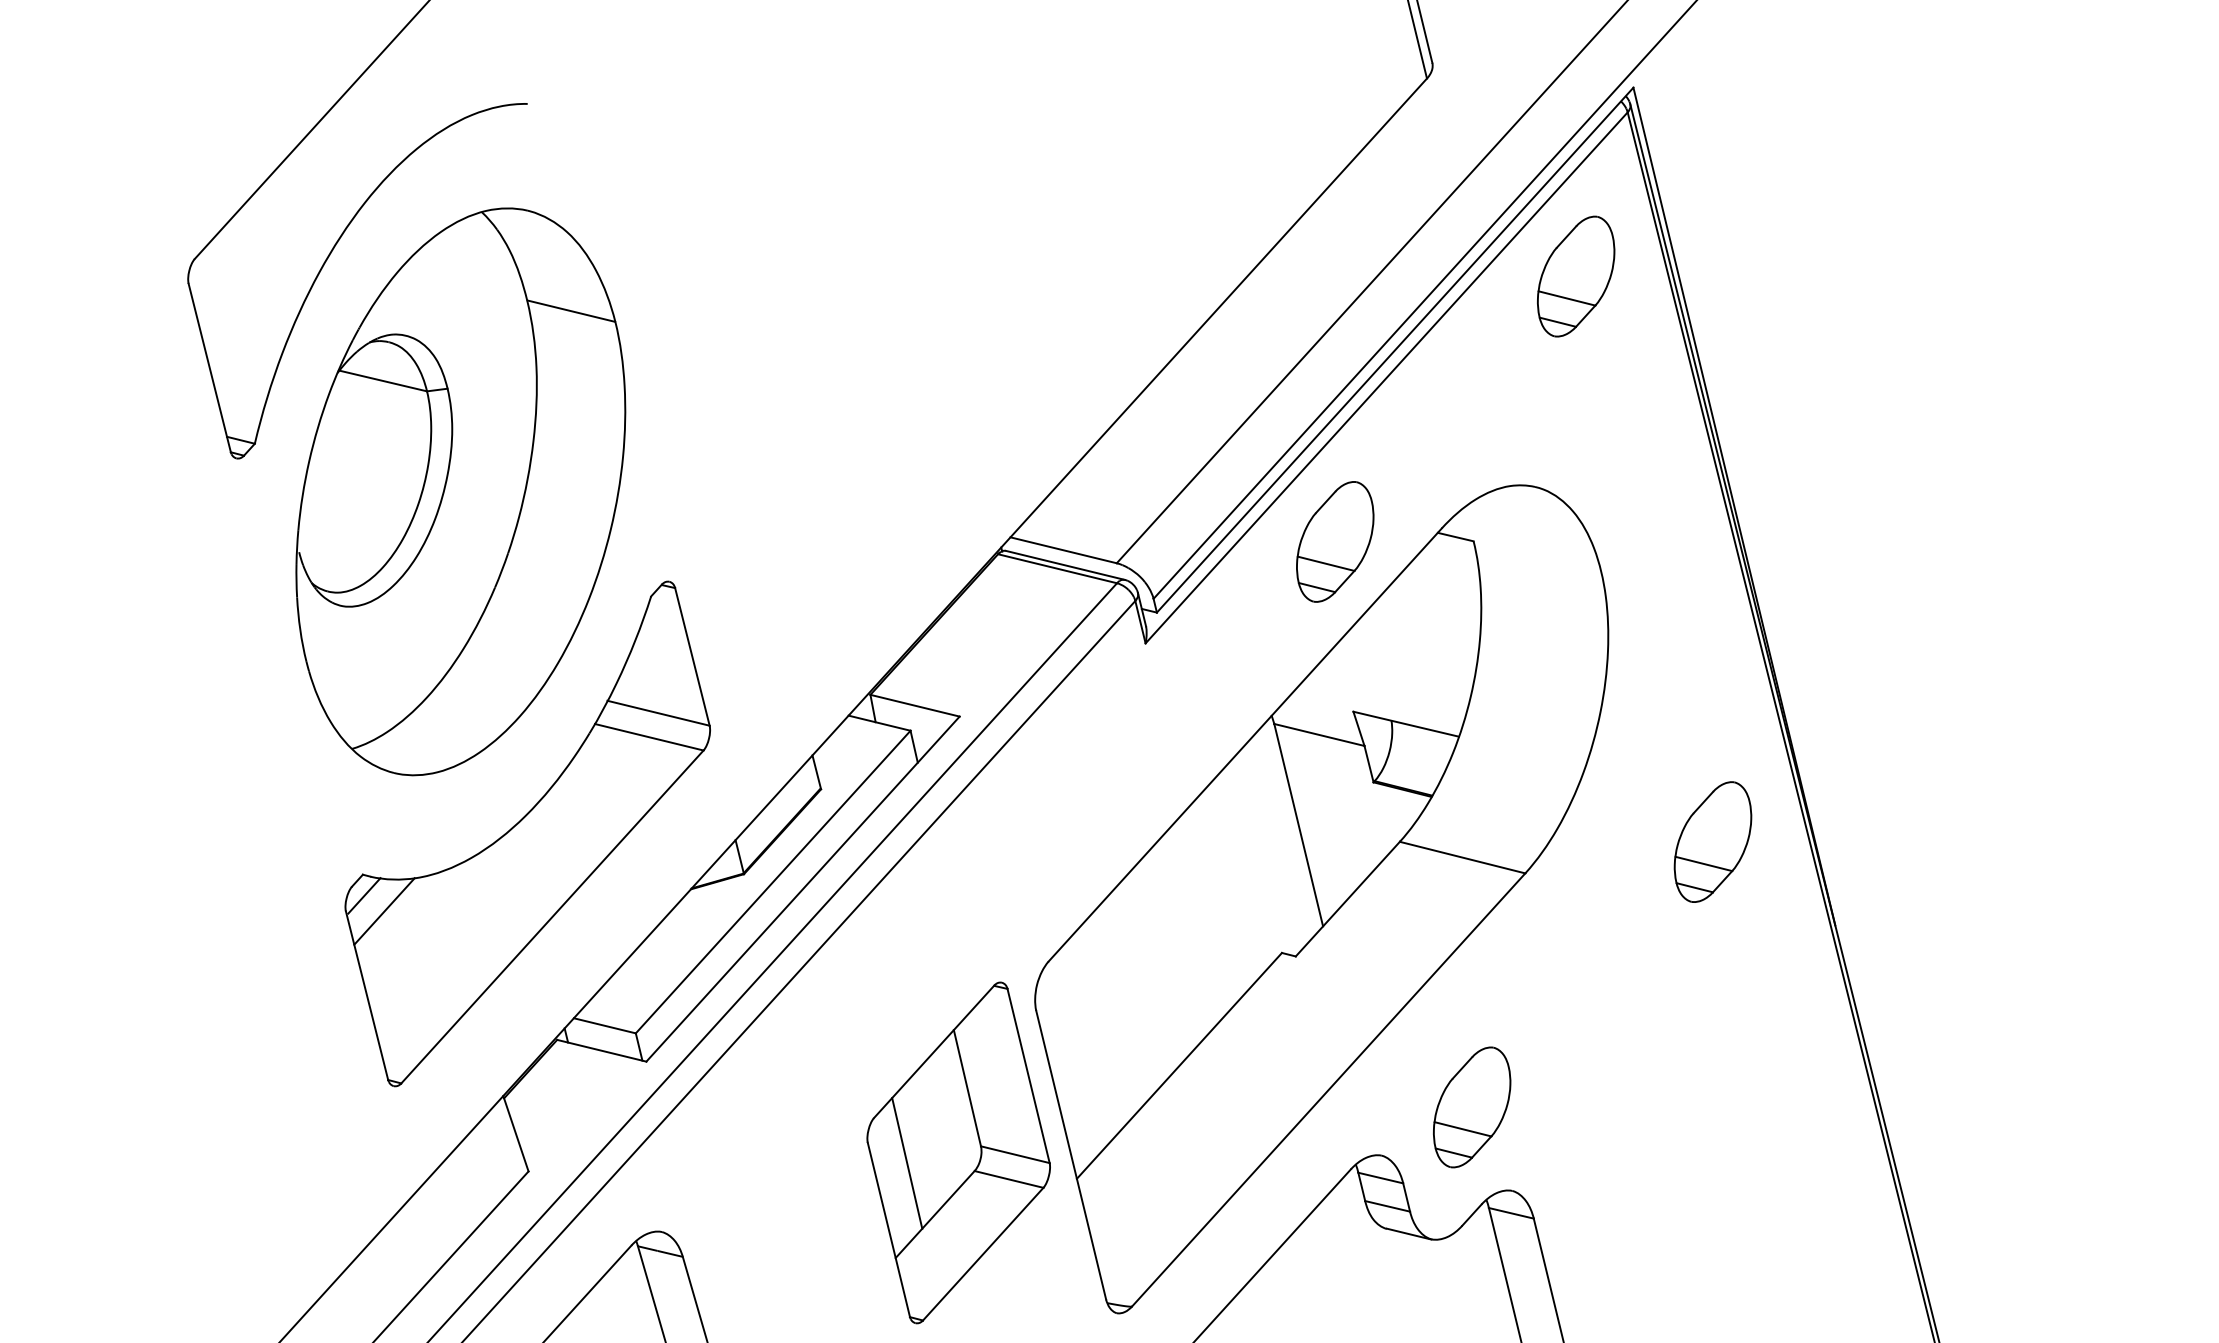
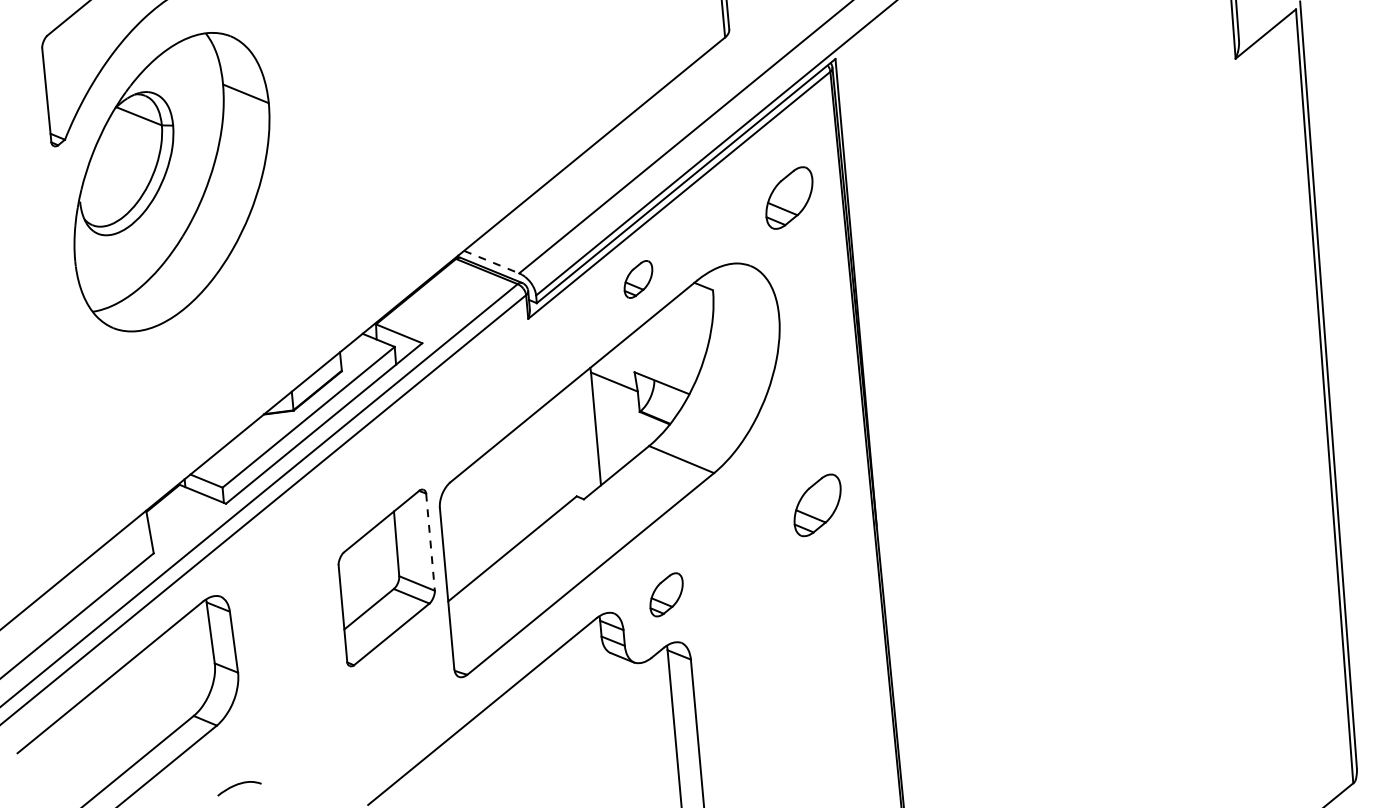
part: (1576, 275) -> (789, 197), moved
part: (1335, 541) -> (638, 279), size x0.6
line: (1063, 551) -> (491, 262), solid -> dashed
part: (529, 833) -> (181, 371), removed
part: (1712, 842) -> (817, 505), moved
line: (1028, 1076) -> (430, 542), solid -> dashed
part: (1471, 1106) -> (666, 594), size x0.7
line: (907, 1163) -> (358, 579), removed

